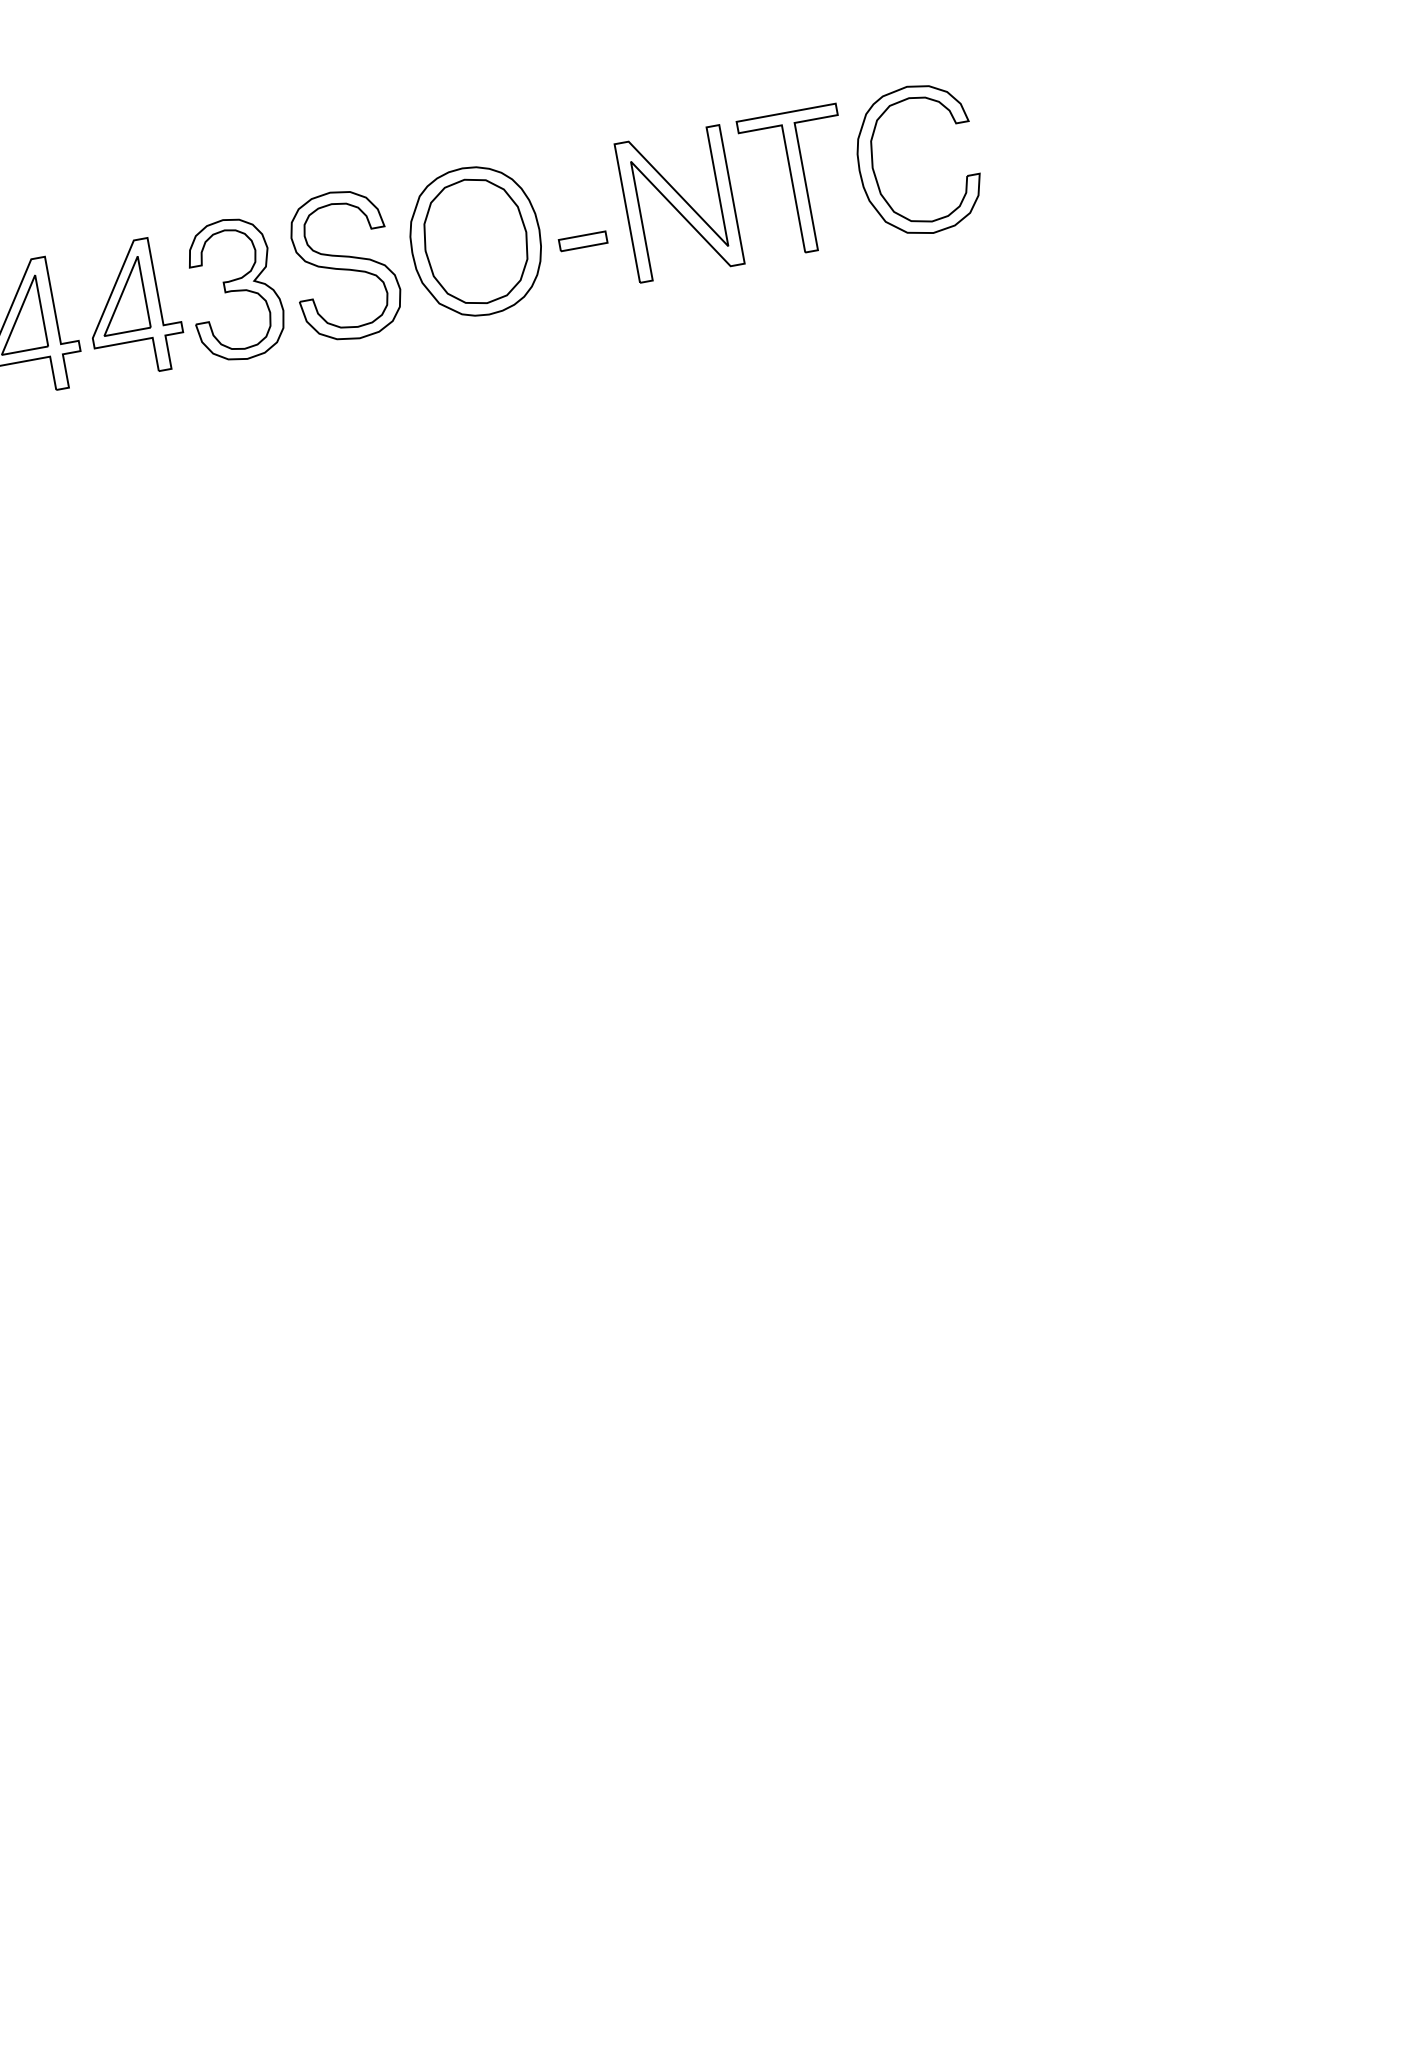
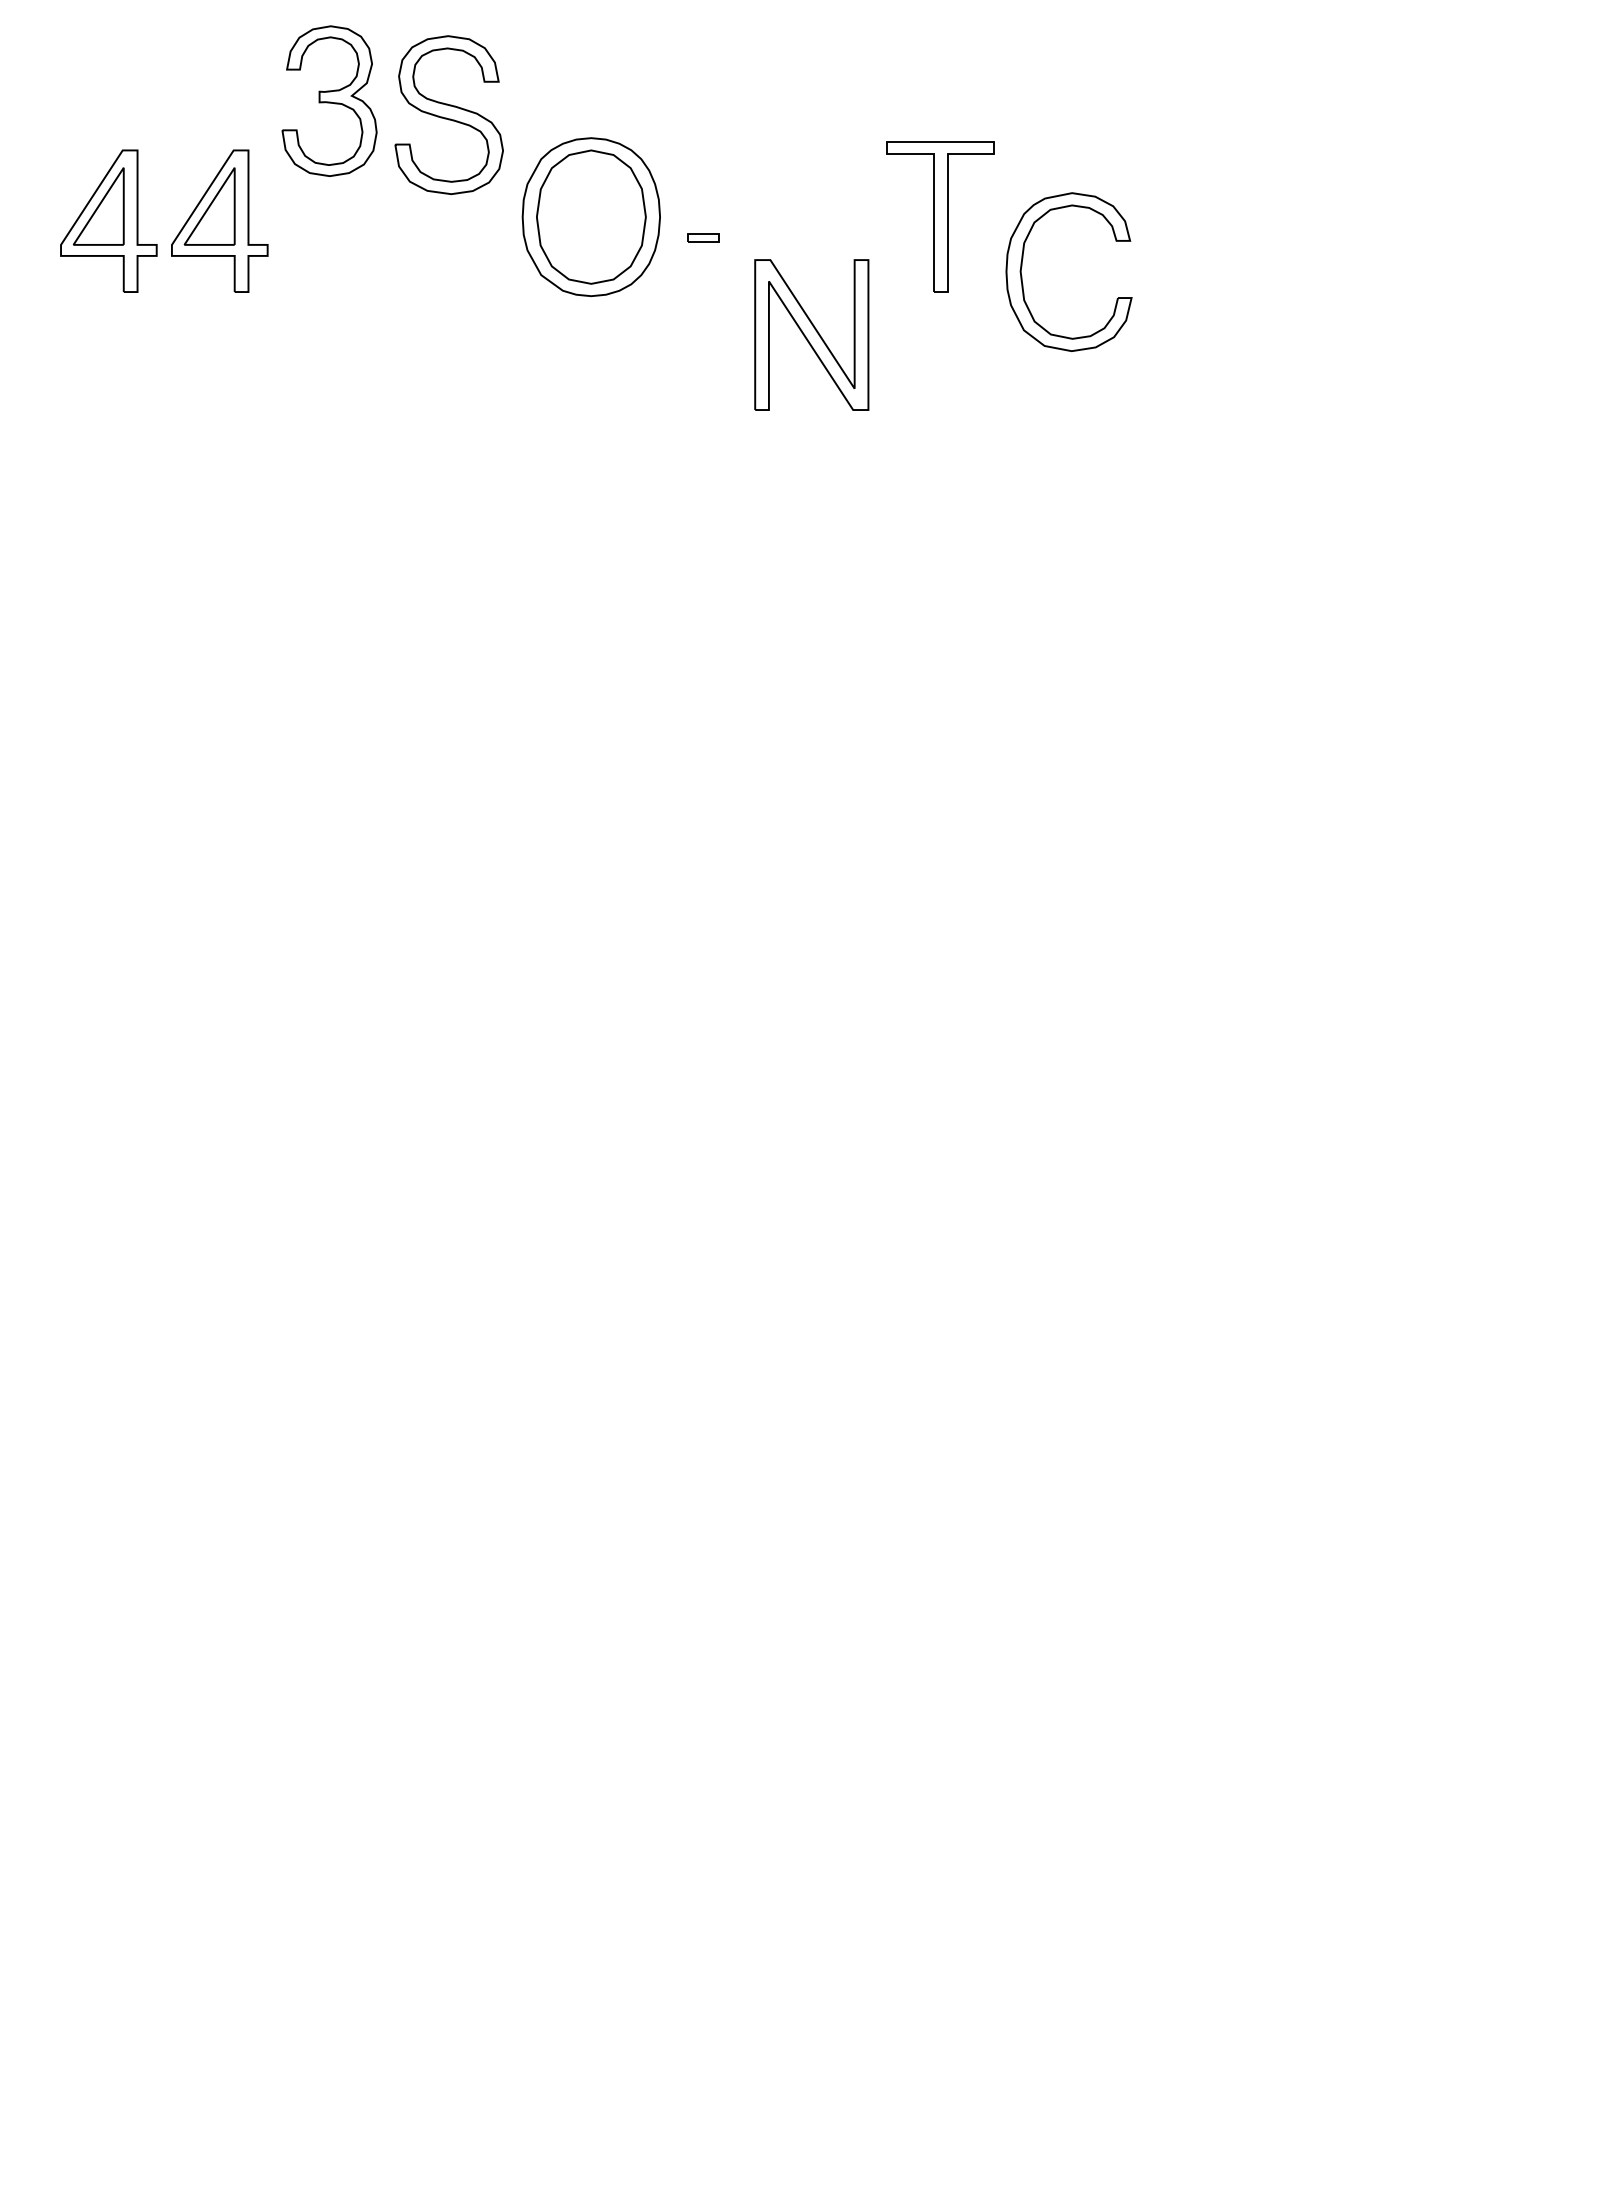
part: (873, 163) -> (1022, 267), moved
part: (679, 203) -> (811, 334), moved
part: (583, 241) -> (703, 237), size x0.6
part: (343, 266) -> (448, 115), moved
part: (234, 288) -> (329, 100), moved

